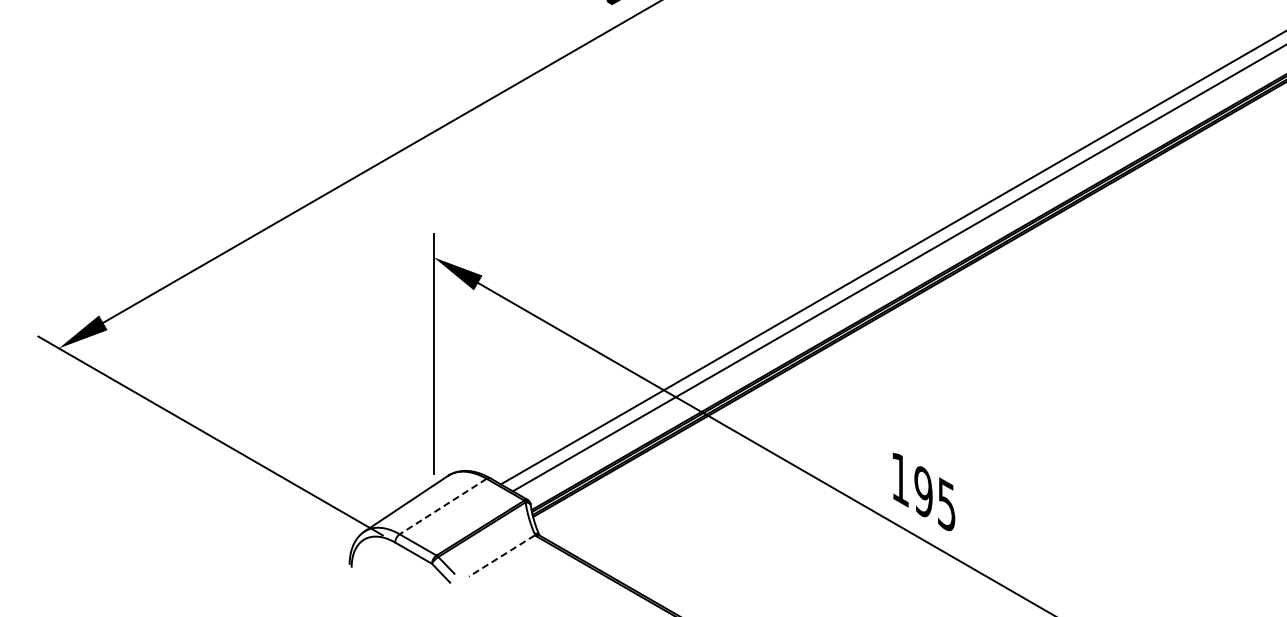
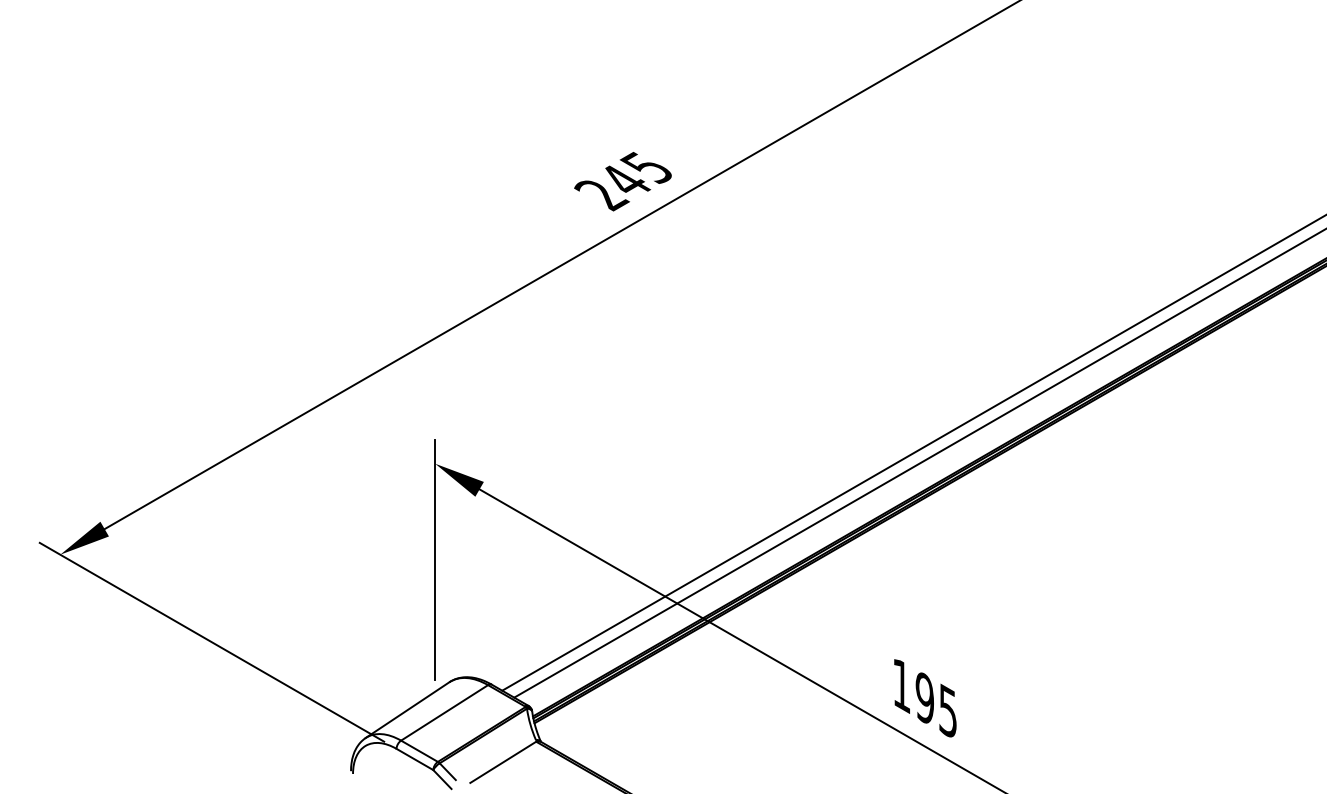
line: (443, 506) -> (444, 712), dashed -> solid
line: (502, 556) -> (503, 762), dashed -> solid

